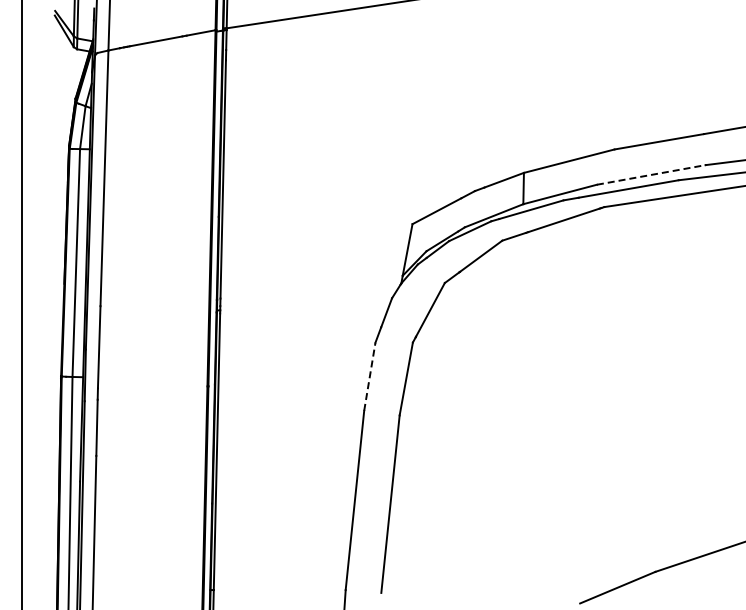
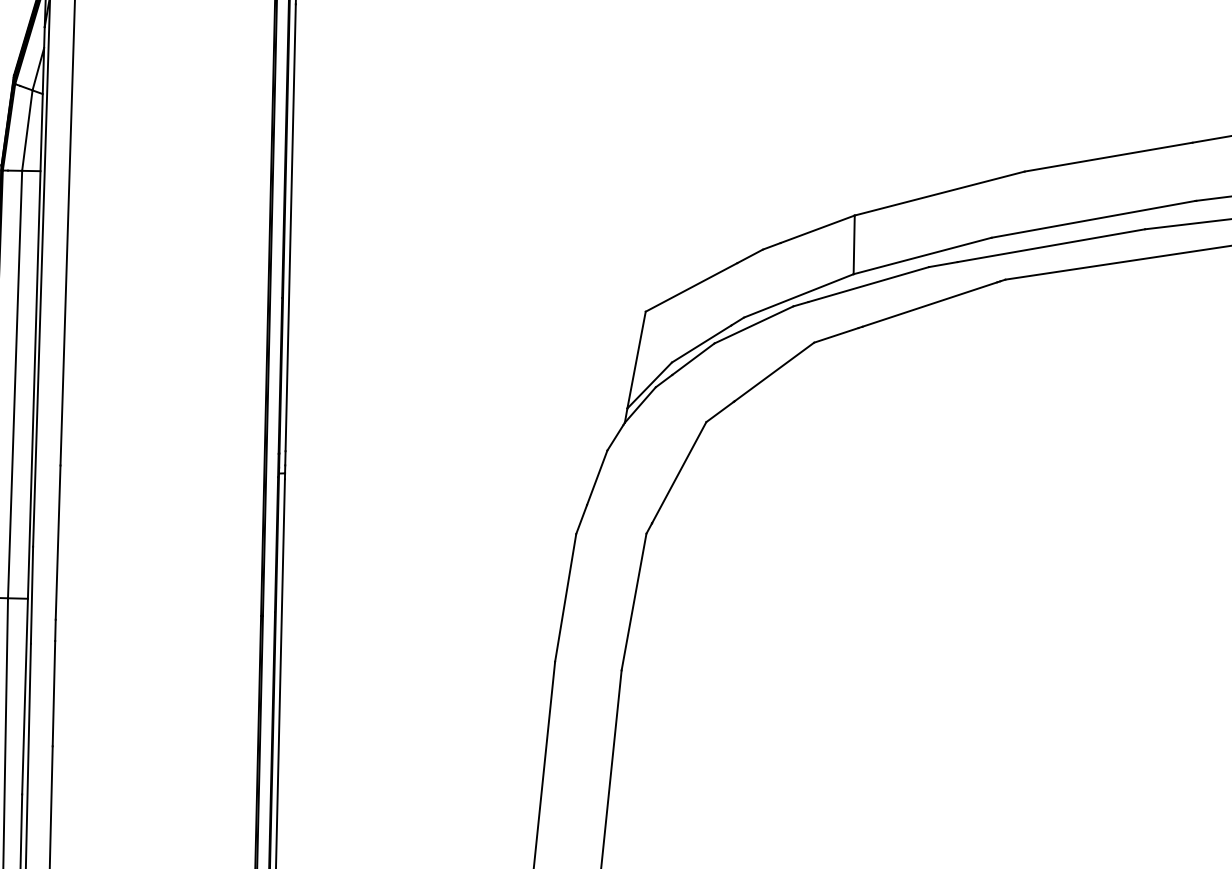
line: (651, 174) -> (1094, 218), dashed -> solid
line: (369, 376) -> (565, 597), dashed -> solid

